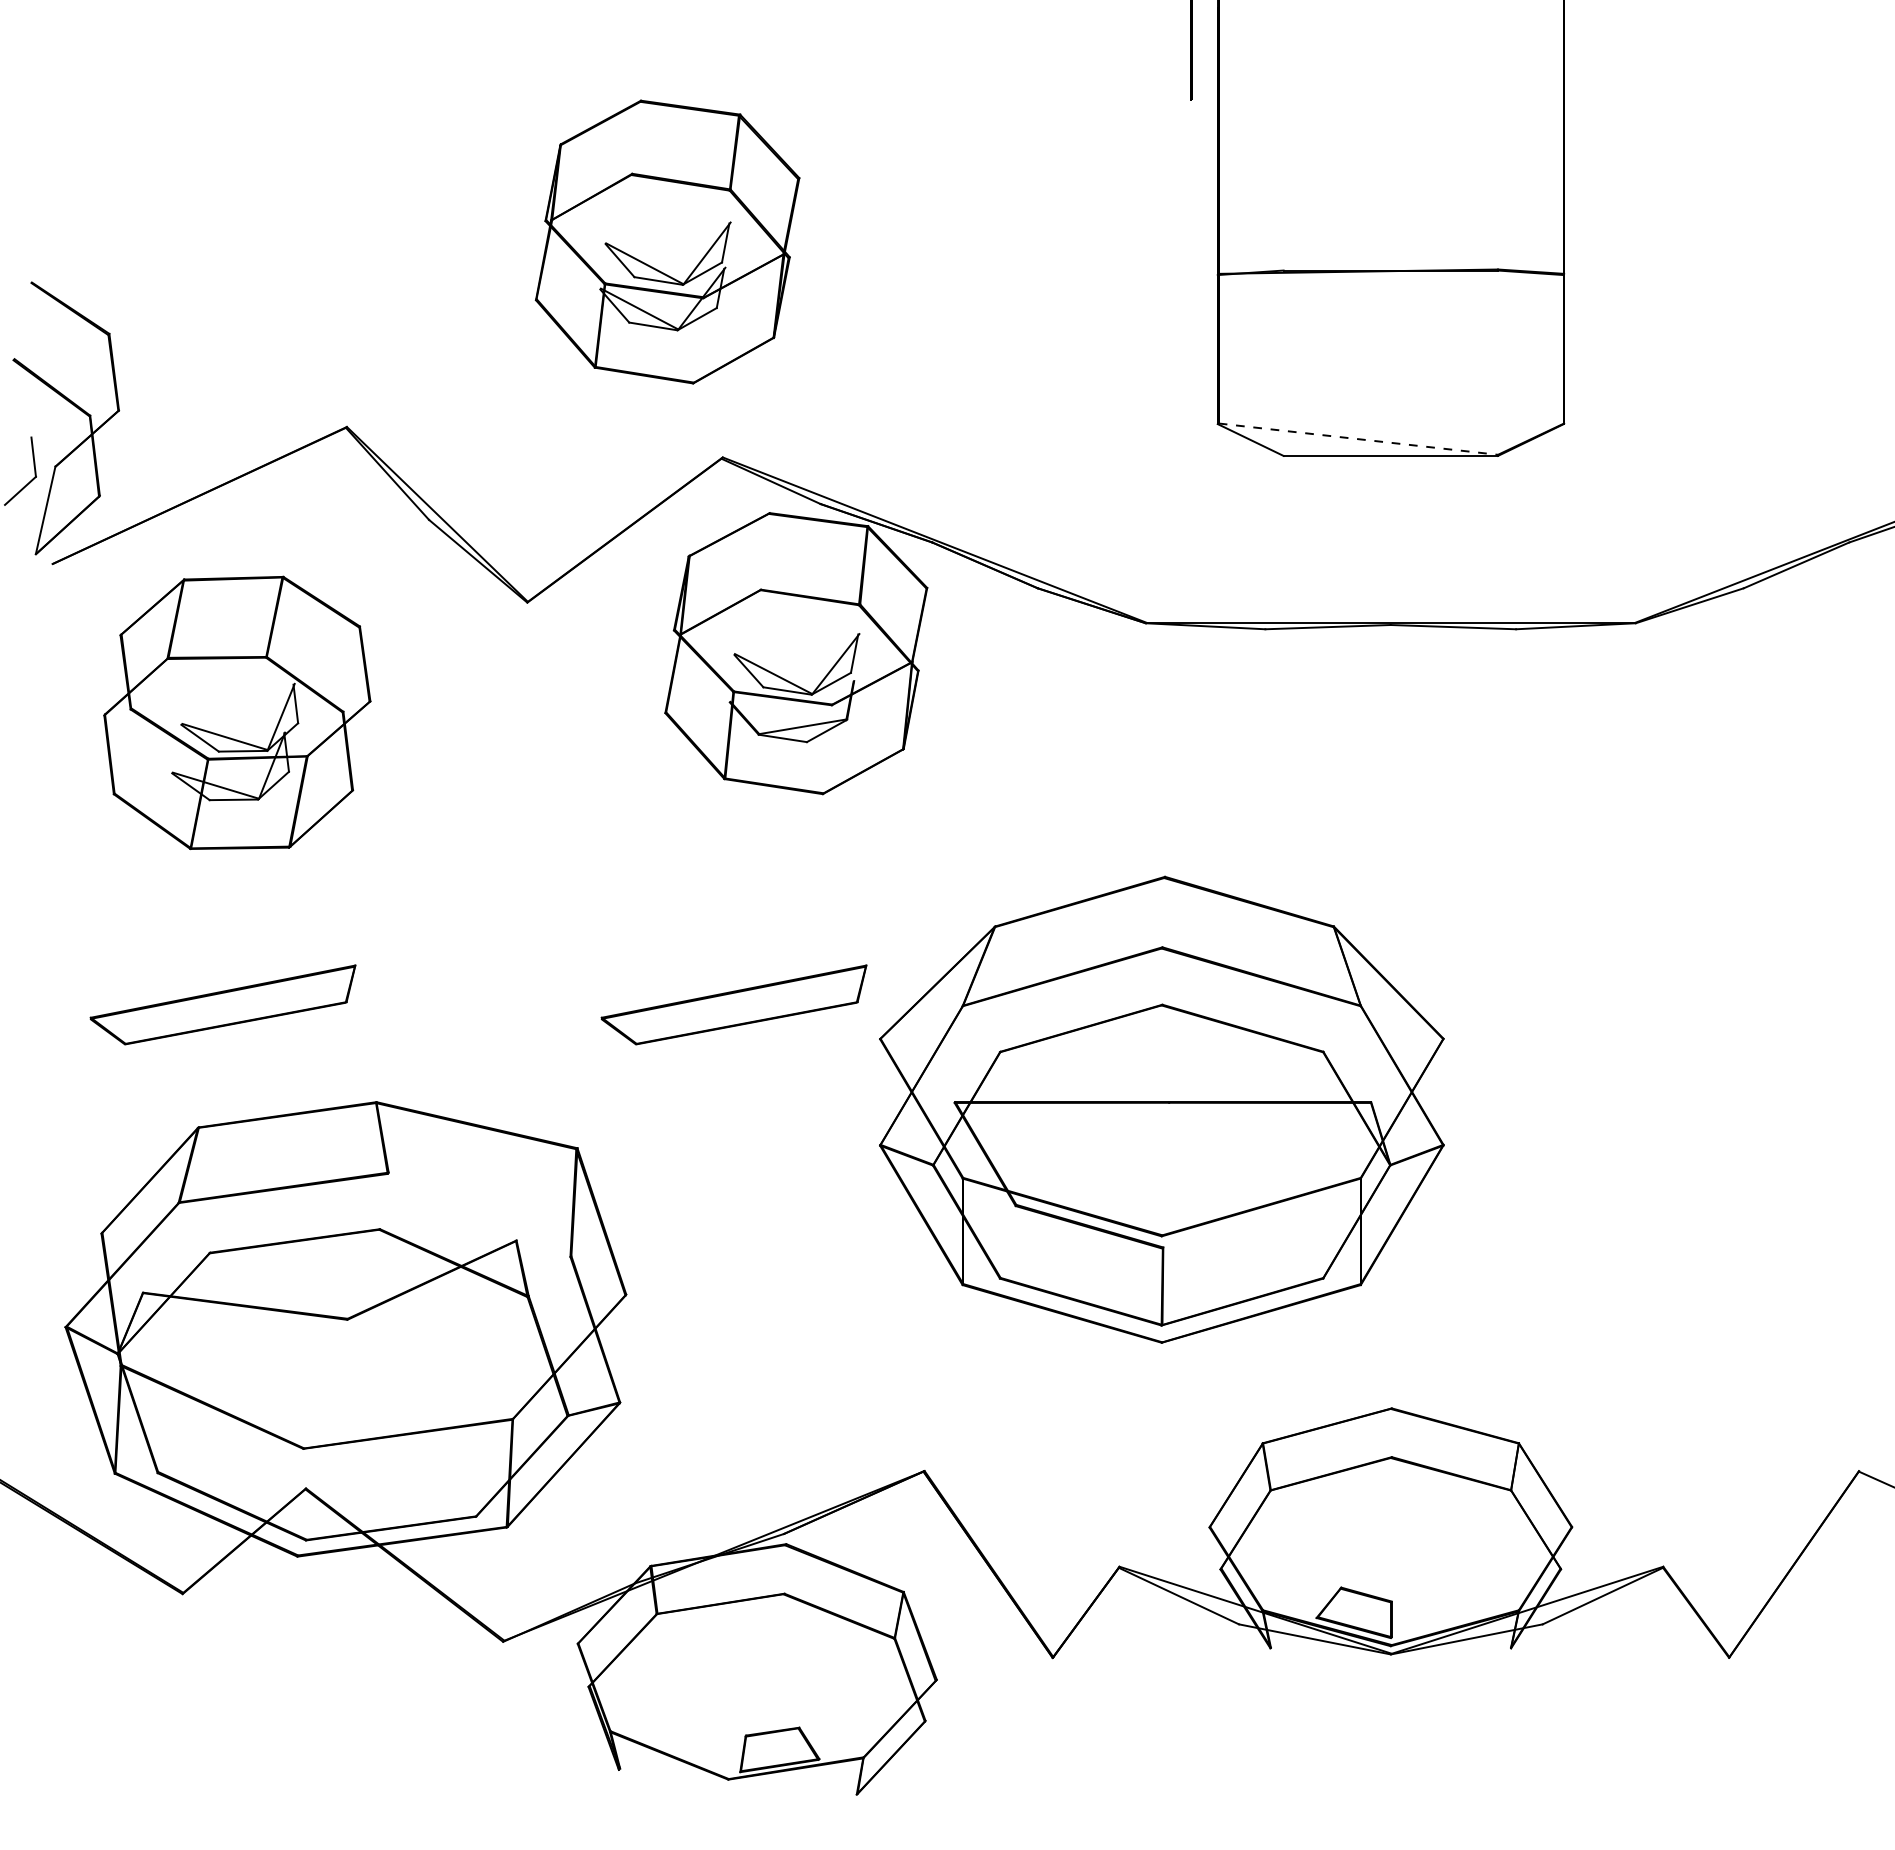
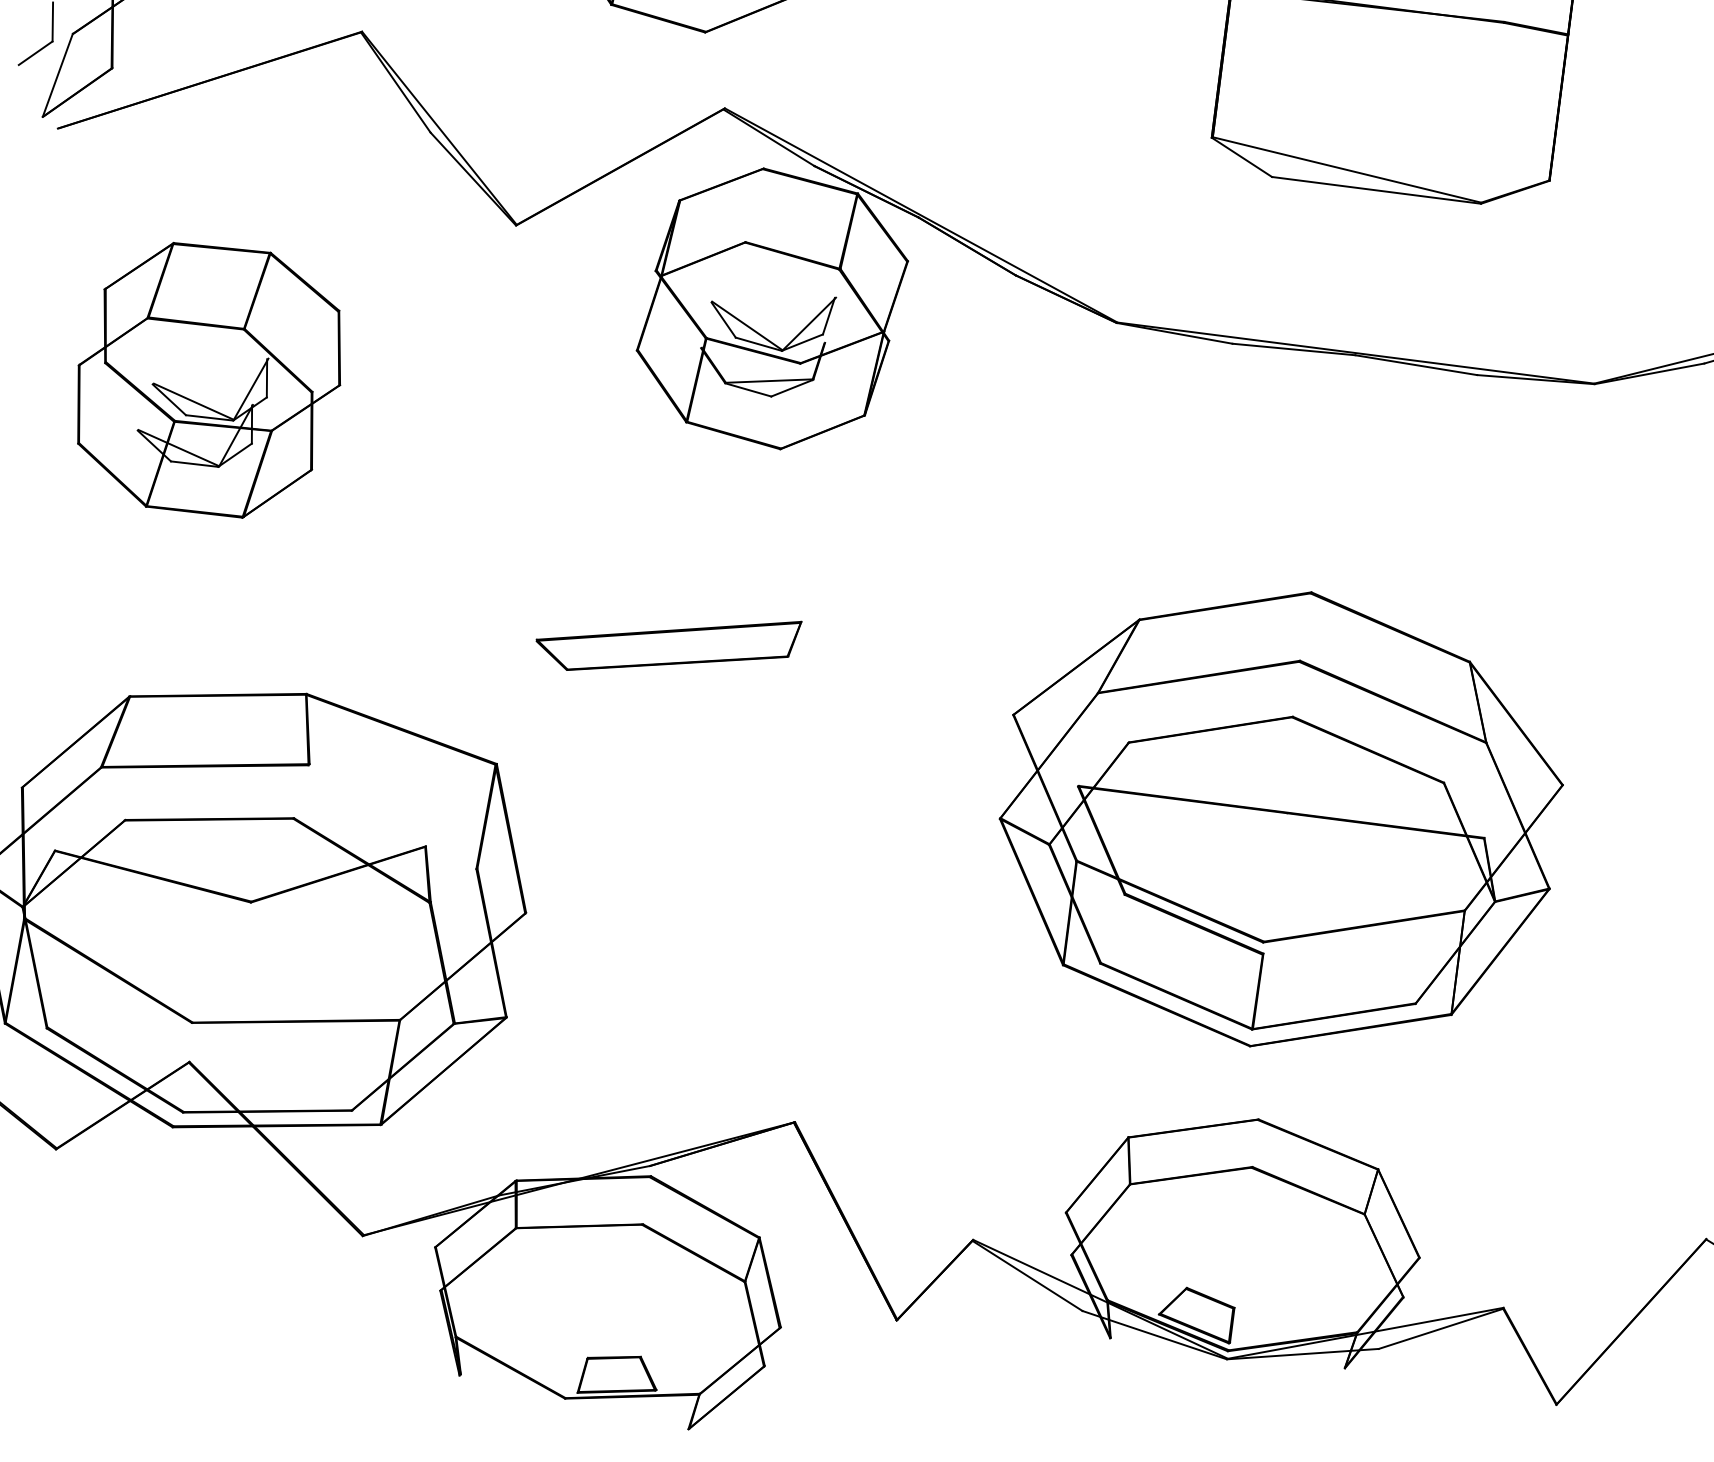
line: (1358, 439) -> (1347, 170), dashed -> solid
part: (237, 712) -> (209, 379), moved
part: (222, 1004) -> (168, 579), removed
part: (1161, 1109) -> (1278, 818), moved

